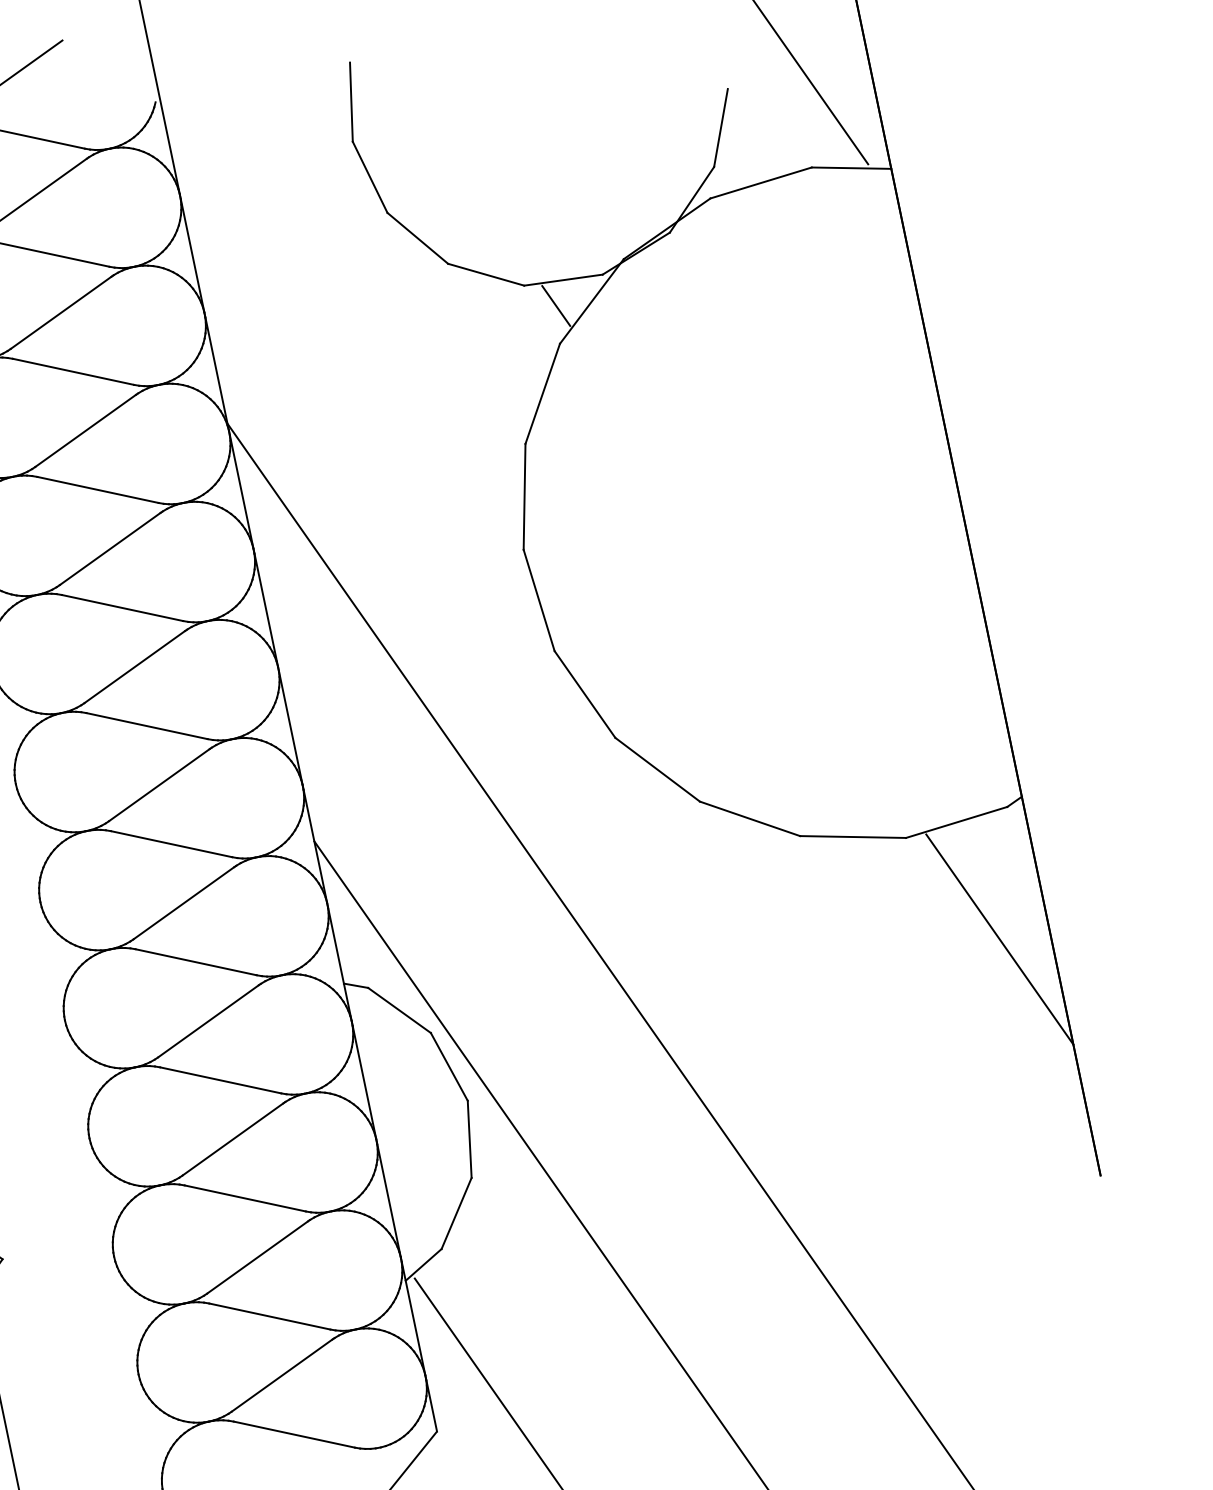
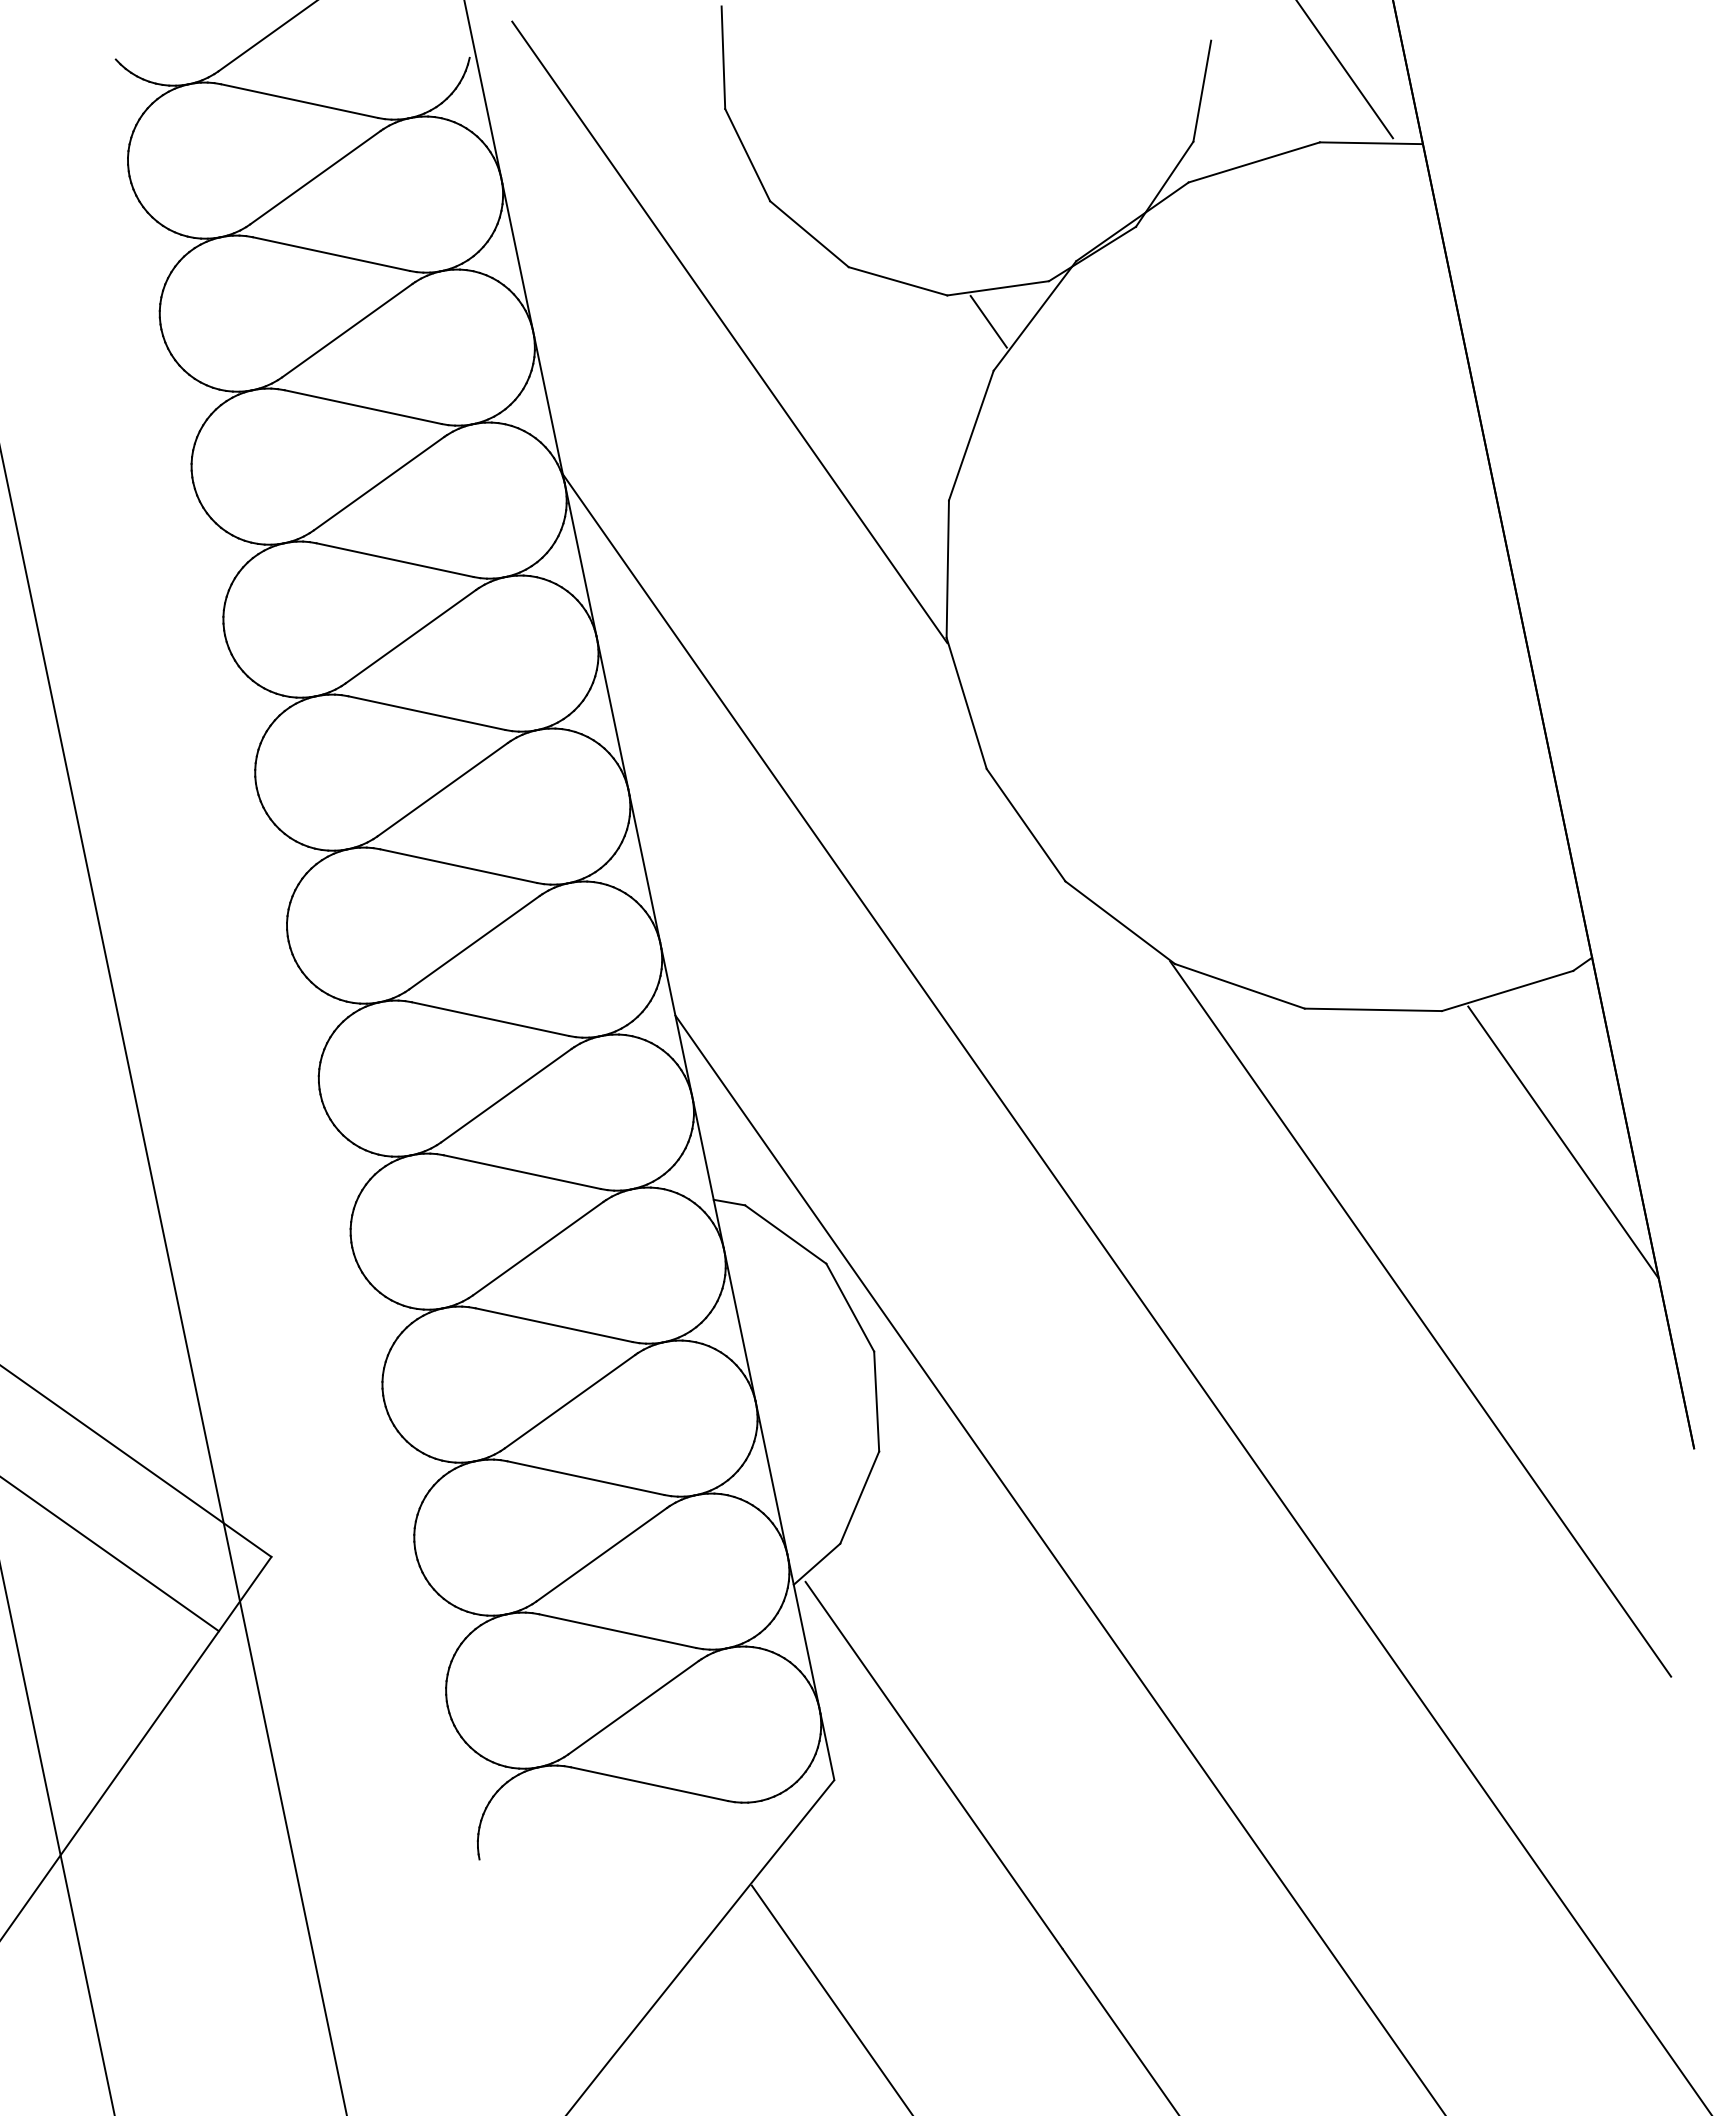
line: (356, 314) -> (729, 332), added
line: (889, 1075) -> (1420, 1318), added

